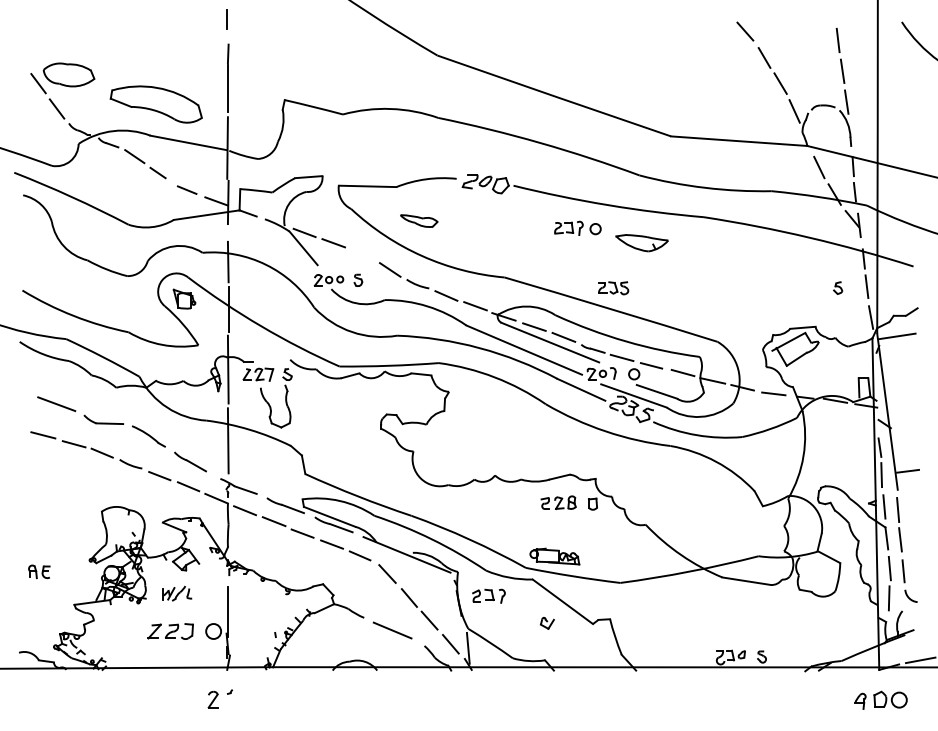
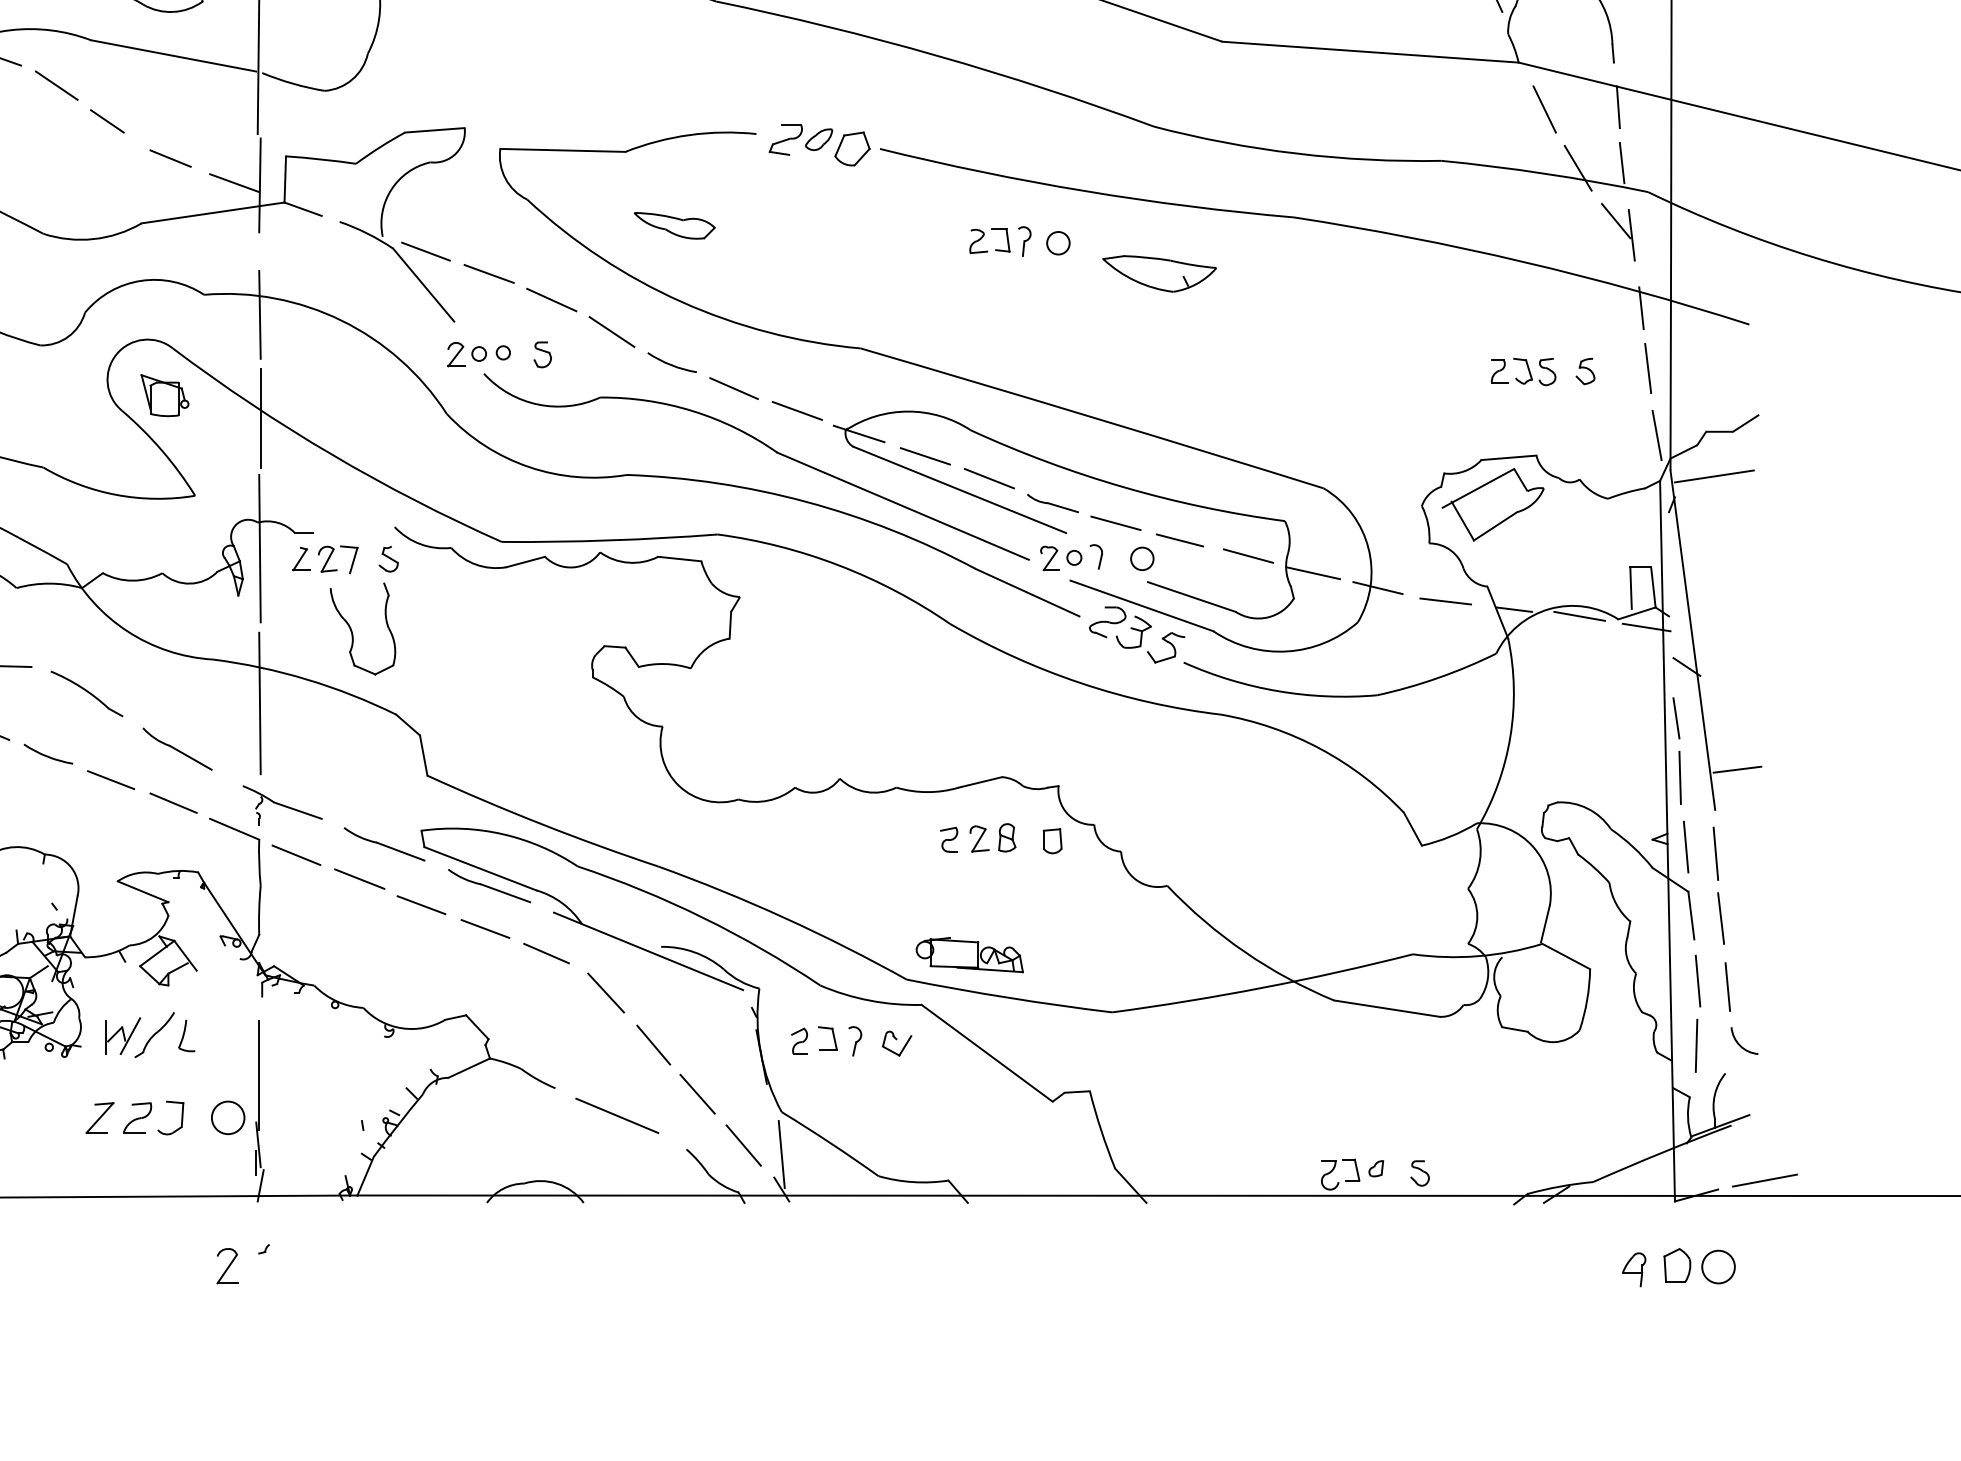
line: (362, 255) -> (551, 300), added
part: (613, 288) -> (1523, 372), moved
part: (177, 593) -> (149, 1035), size x1.43
part: (547, 623) -> (897, 1043), moved

